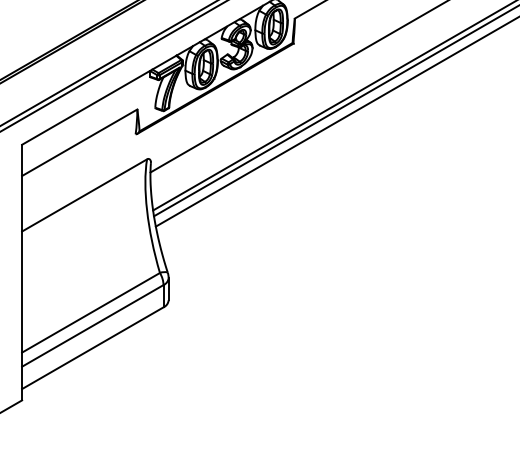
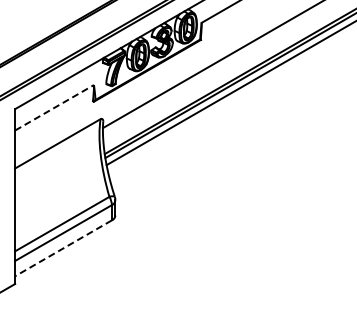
line: (79, 142) -> (54, 107), solid -> dashed
line: (92, 348) -> (63, 248), solid -> dashed

